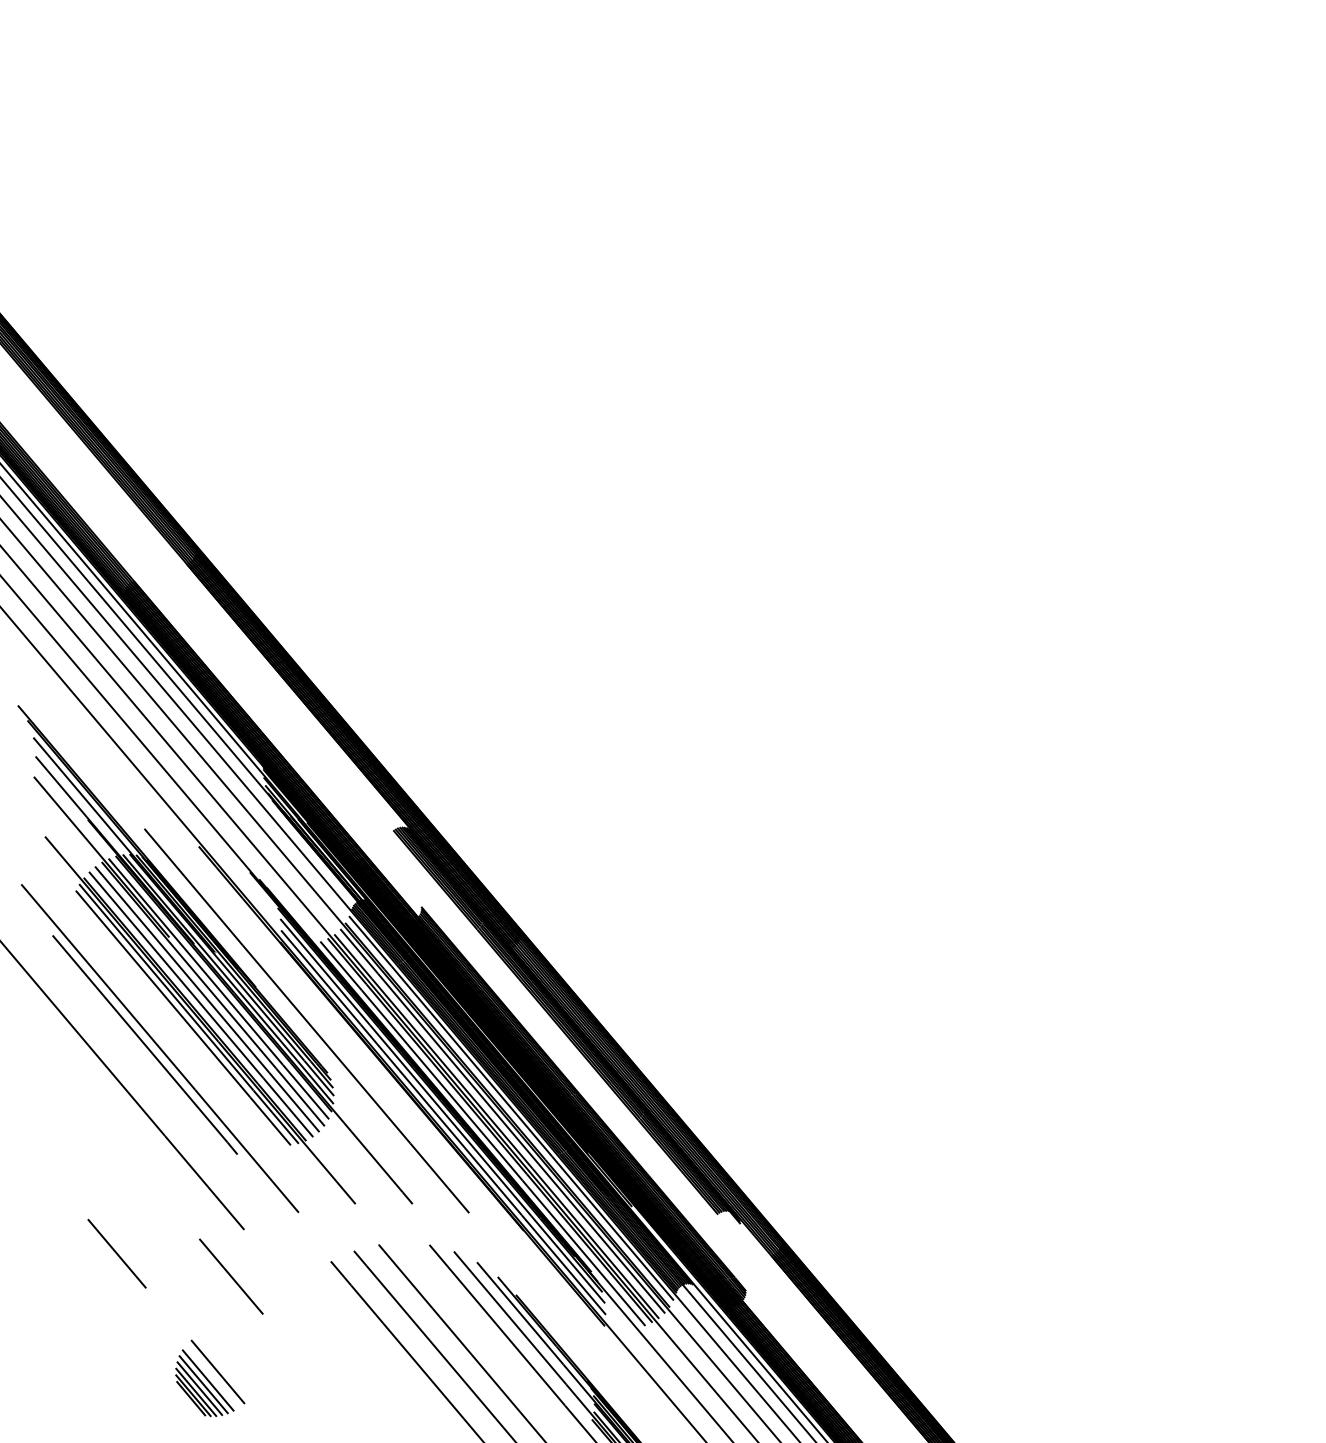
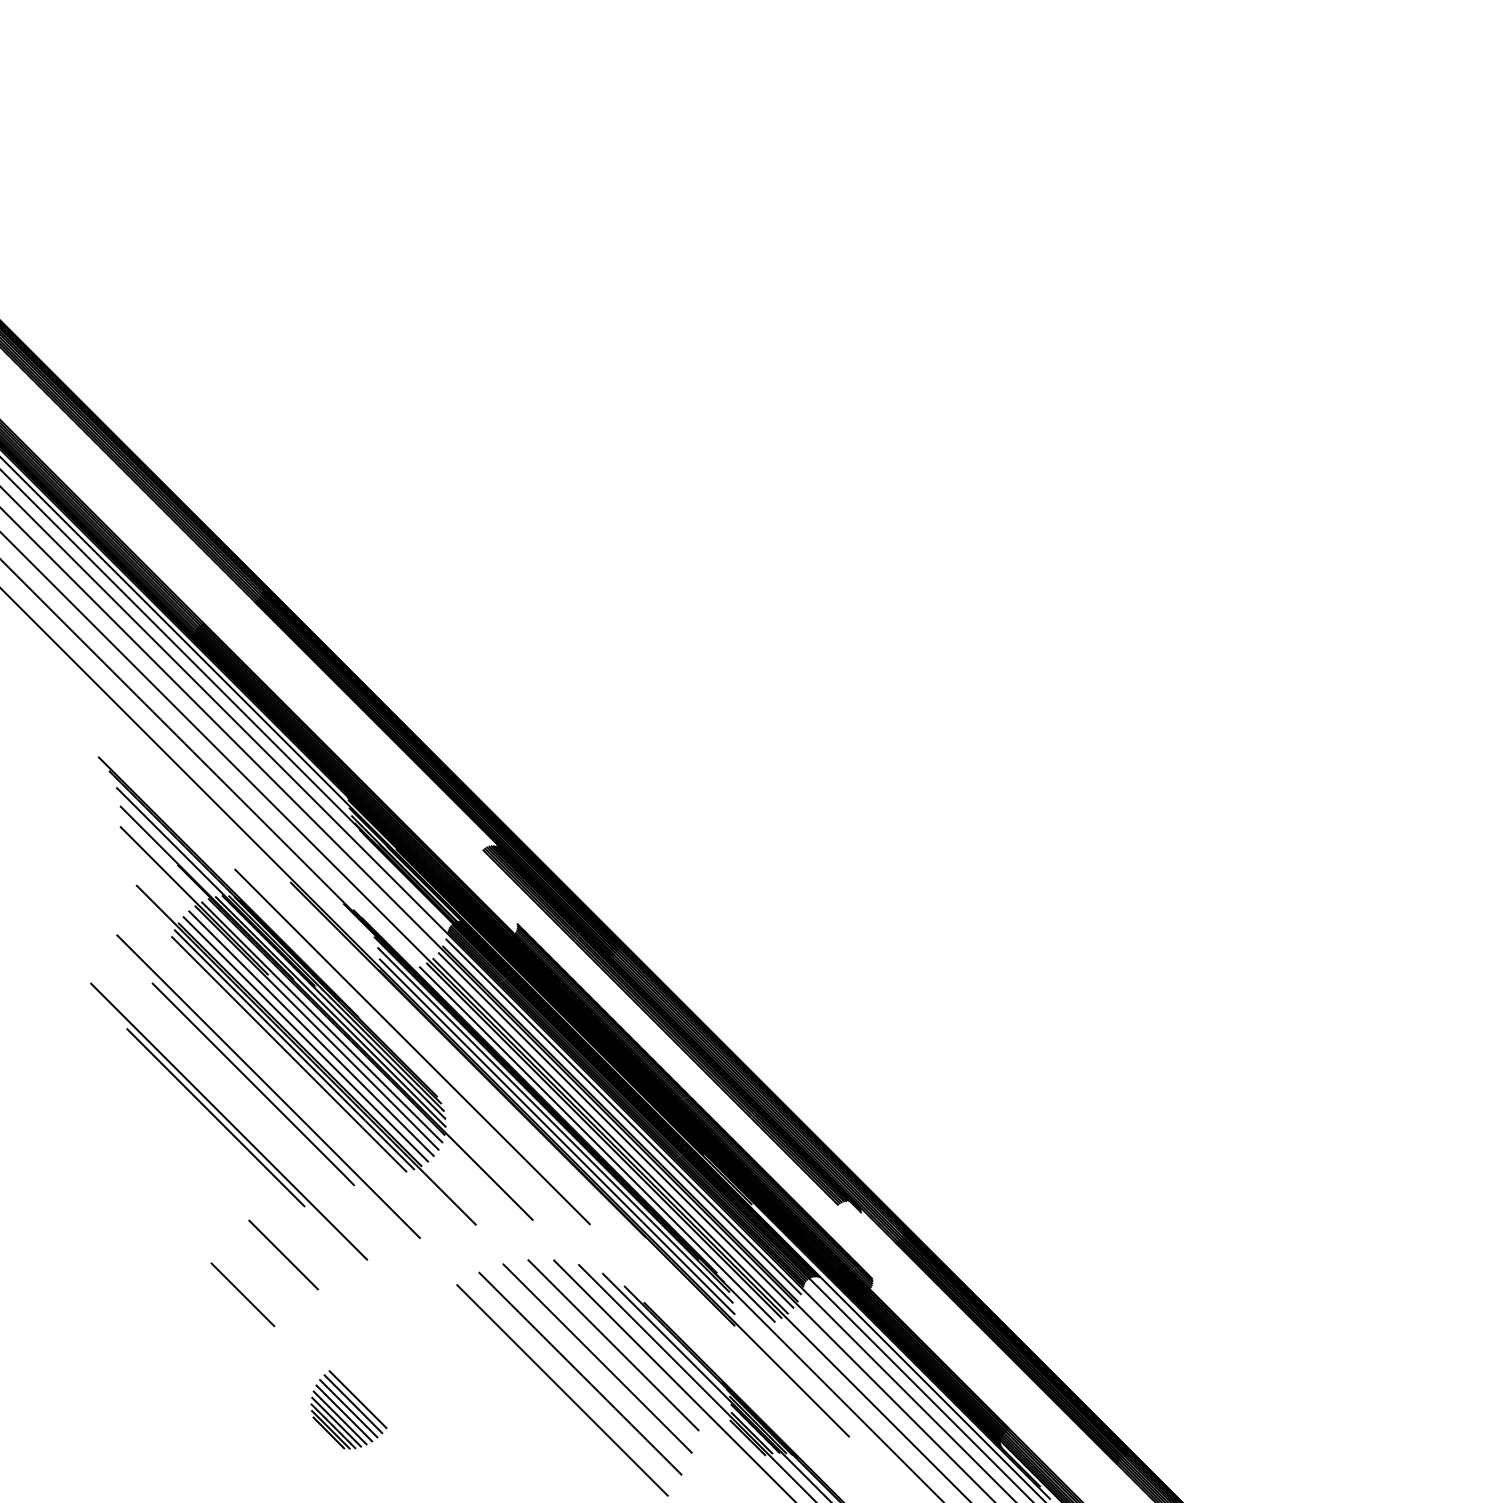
line: (104, 1074) -> (215, 1117), added
line: (231, 1276) -> (283, 1254), moved
line: (482, 1334) -> (613, 1344), added
line: (222, 1367) -> (357, 1399), added
line: (212, 1375) -> (348, 1408), added

